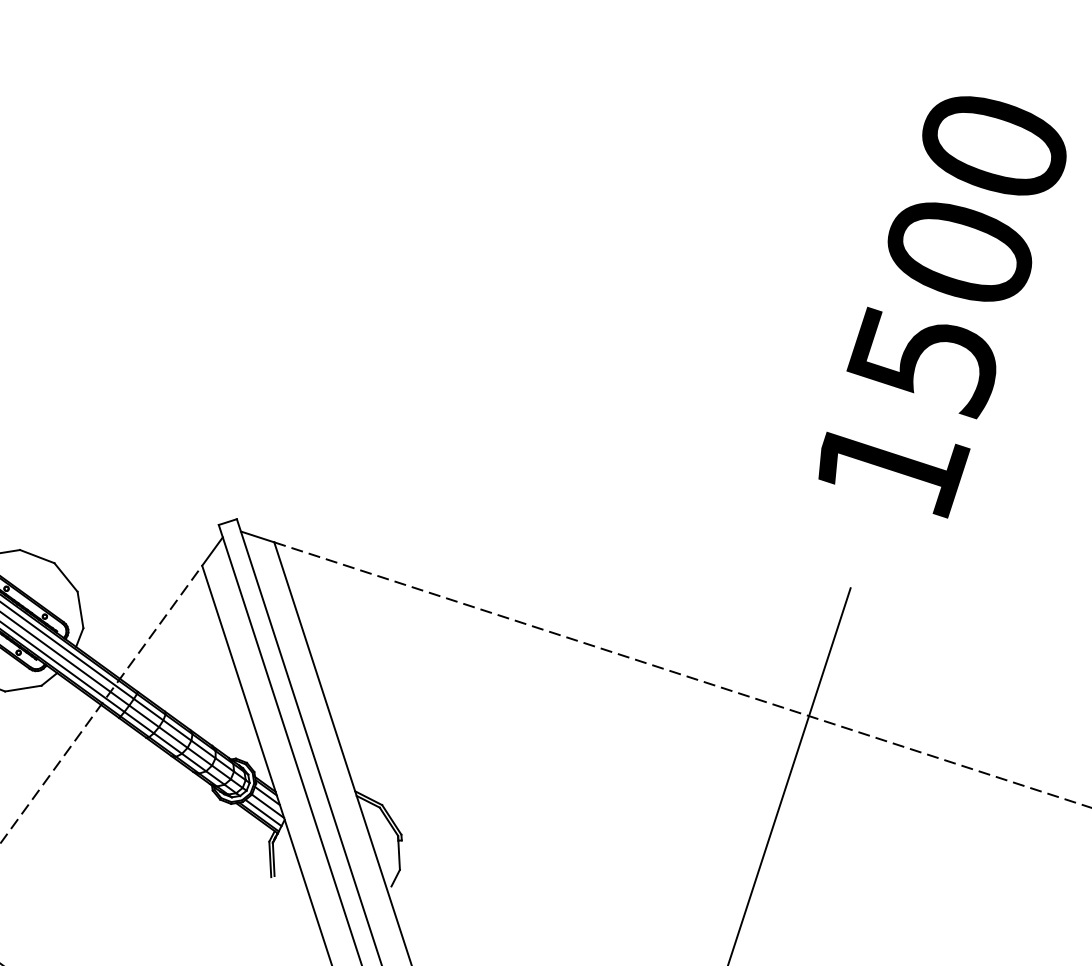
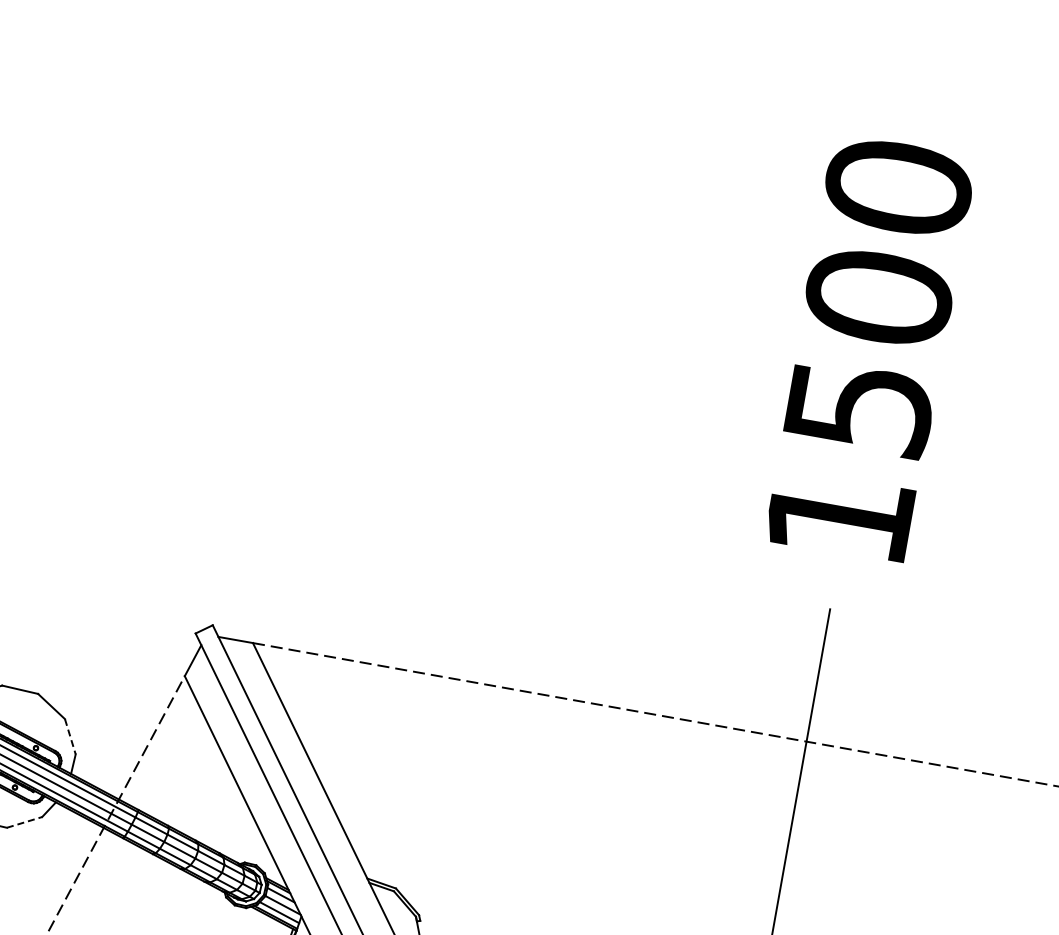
text: (942, 307) -> (869, 354), moved
line: (80, 610) -> (70, 737), solid -> dashed
line: (23, 688) -> (24, 822), solid -> dashed

